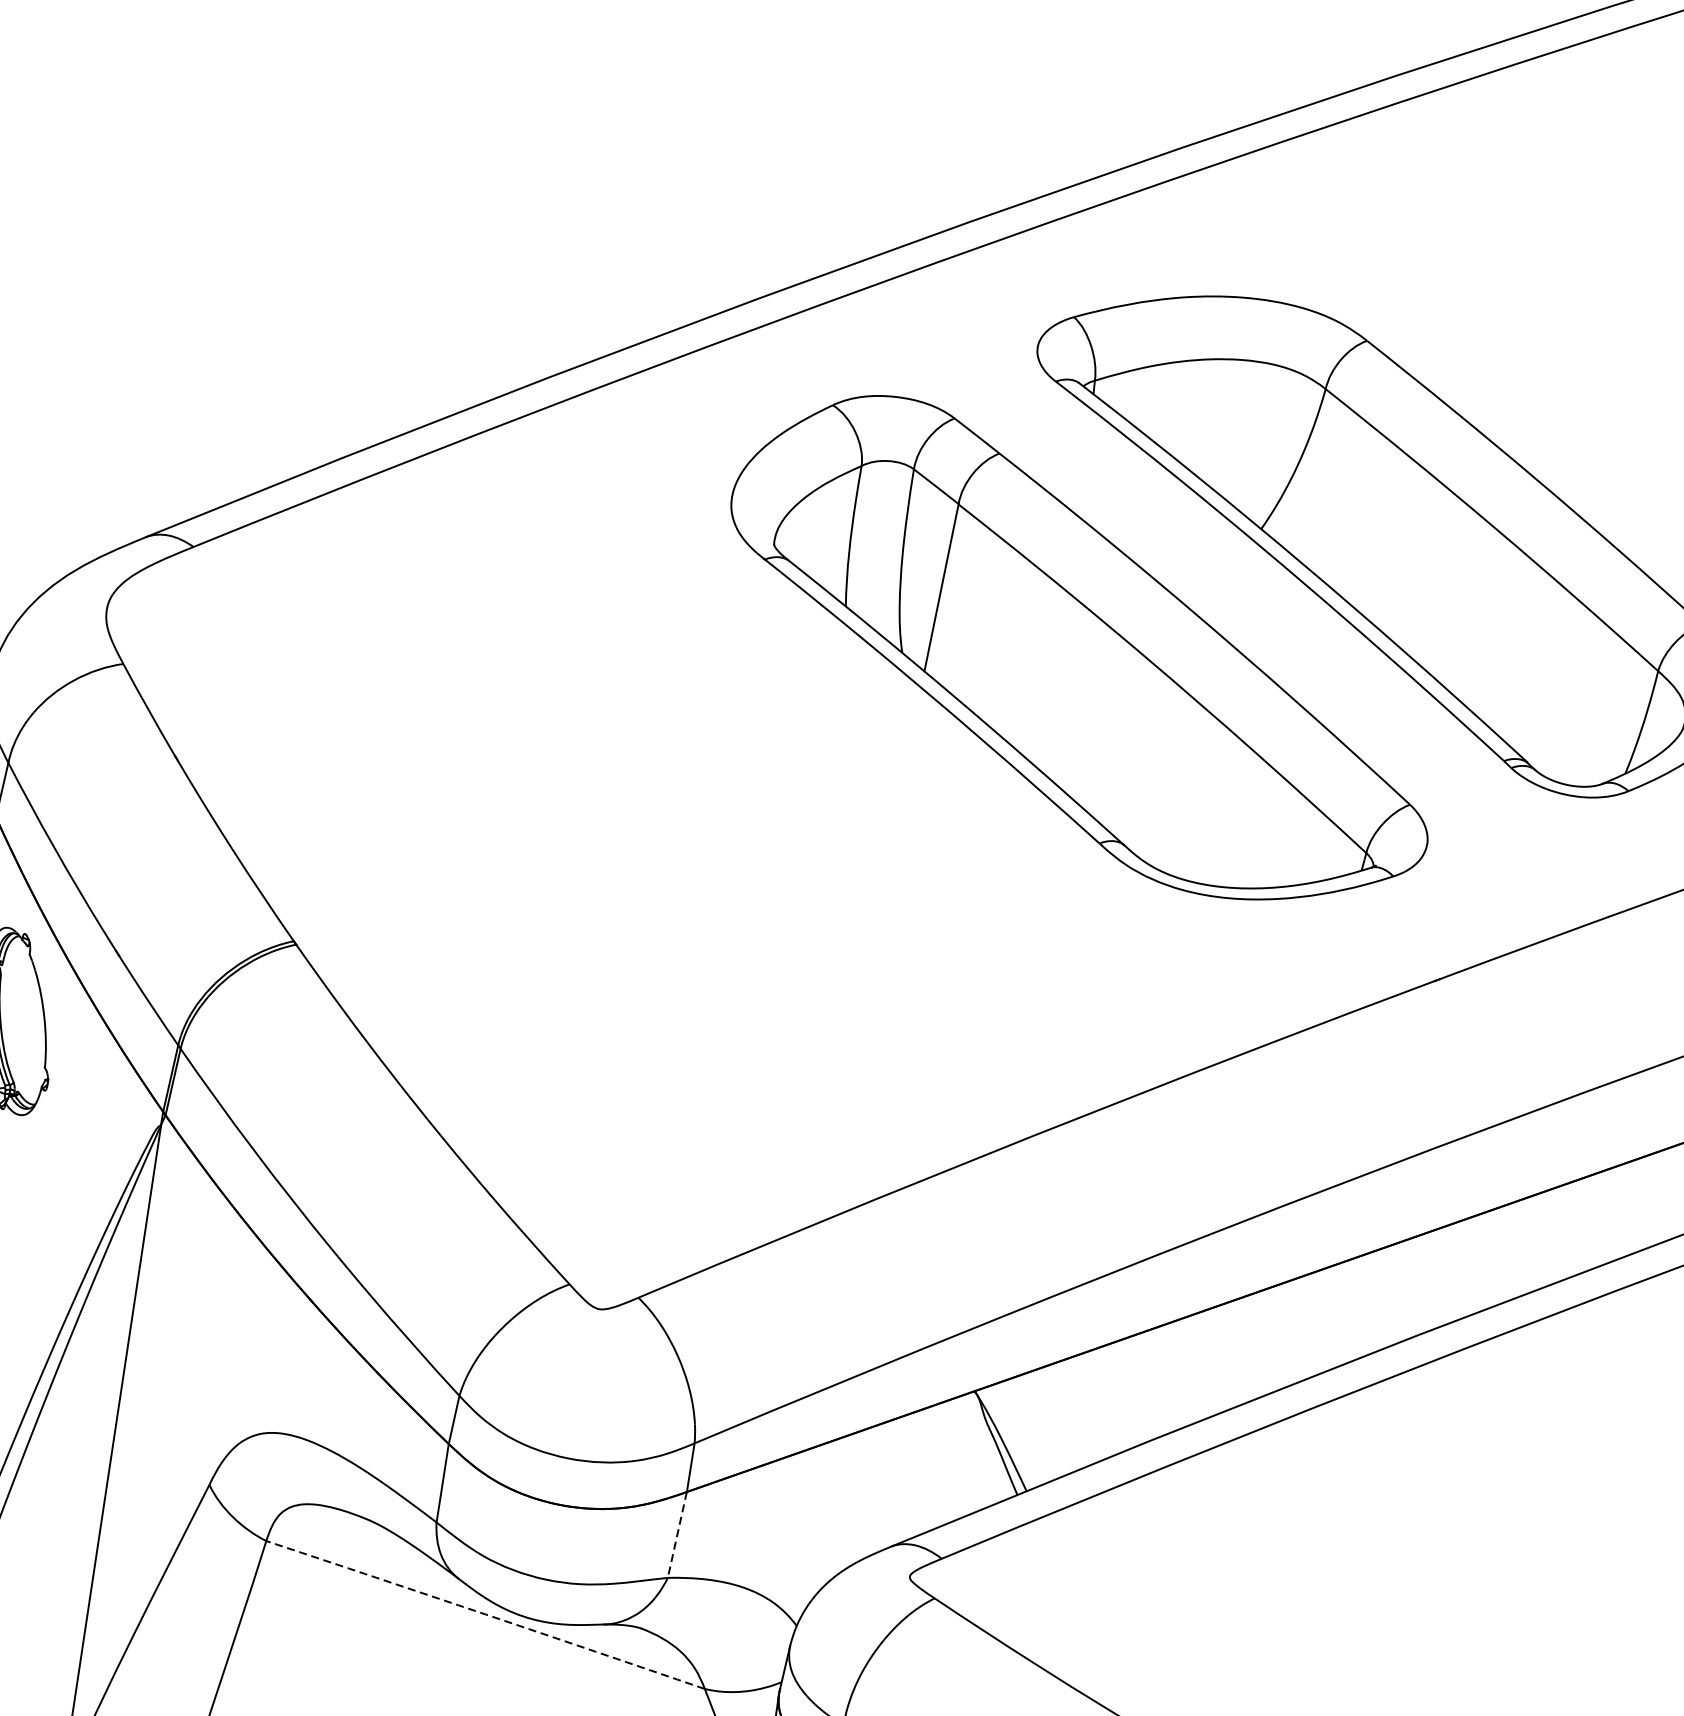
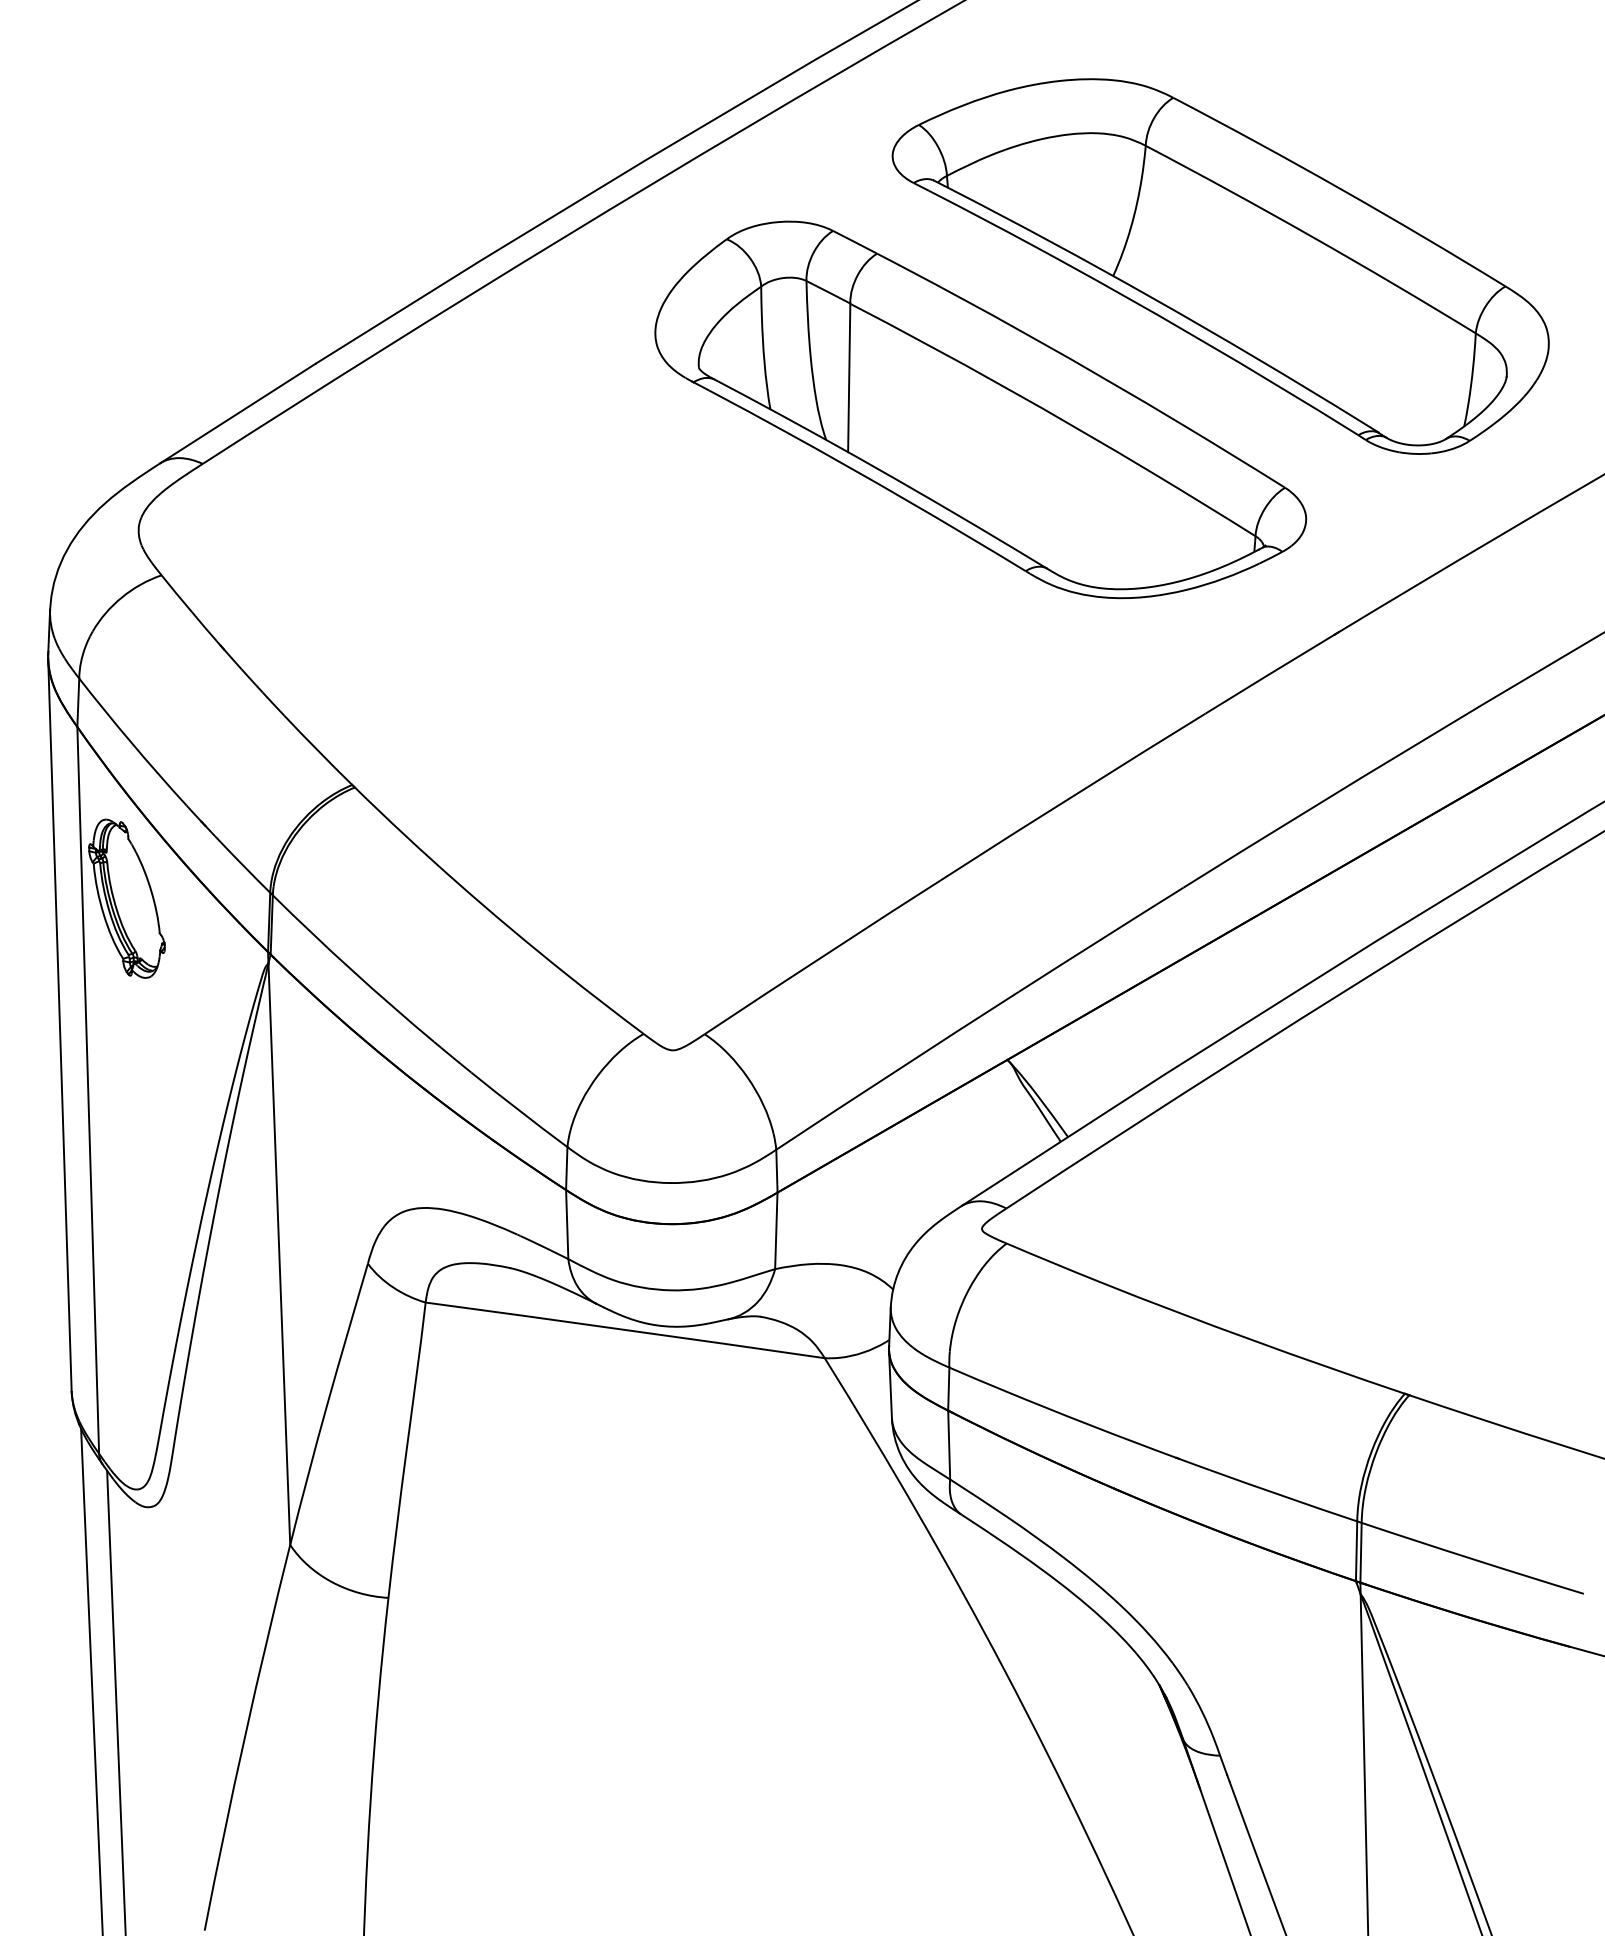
line: (677, 1535) -> (776, 1231), dashed -> solid
arc: (486, 1614) -> (625, 1329), dashed -> solid

